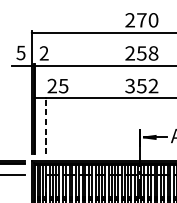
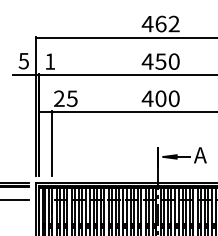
text: (141, 19) -> (160, 23), 270 -> 462
text: (44, 53) -> (50, 61), 2 -> 1
text: (141, 53) -> (160, 61), 258 -> 450
text: (141, 85) -> (160, 98), 352 -> 400
line: (46, 125) -> (52, 143), dashed -> solid

